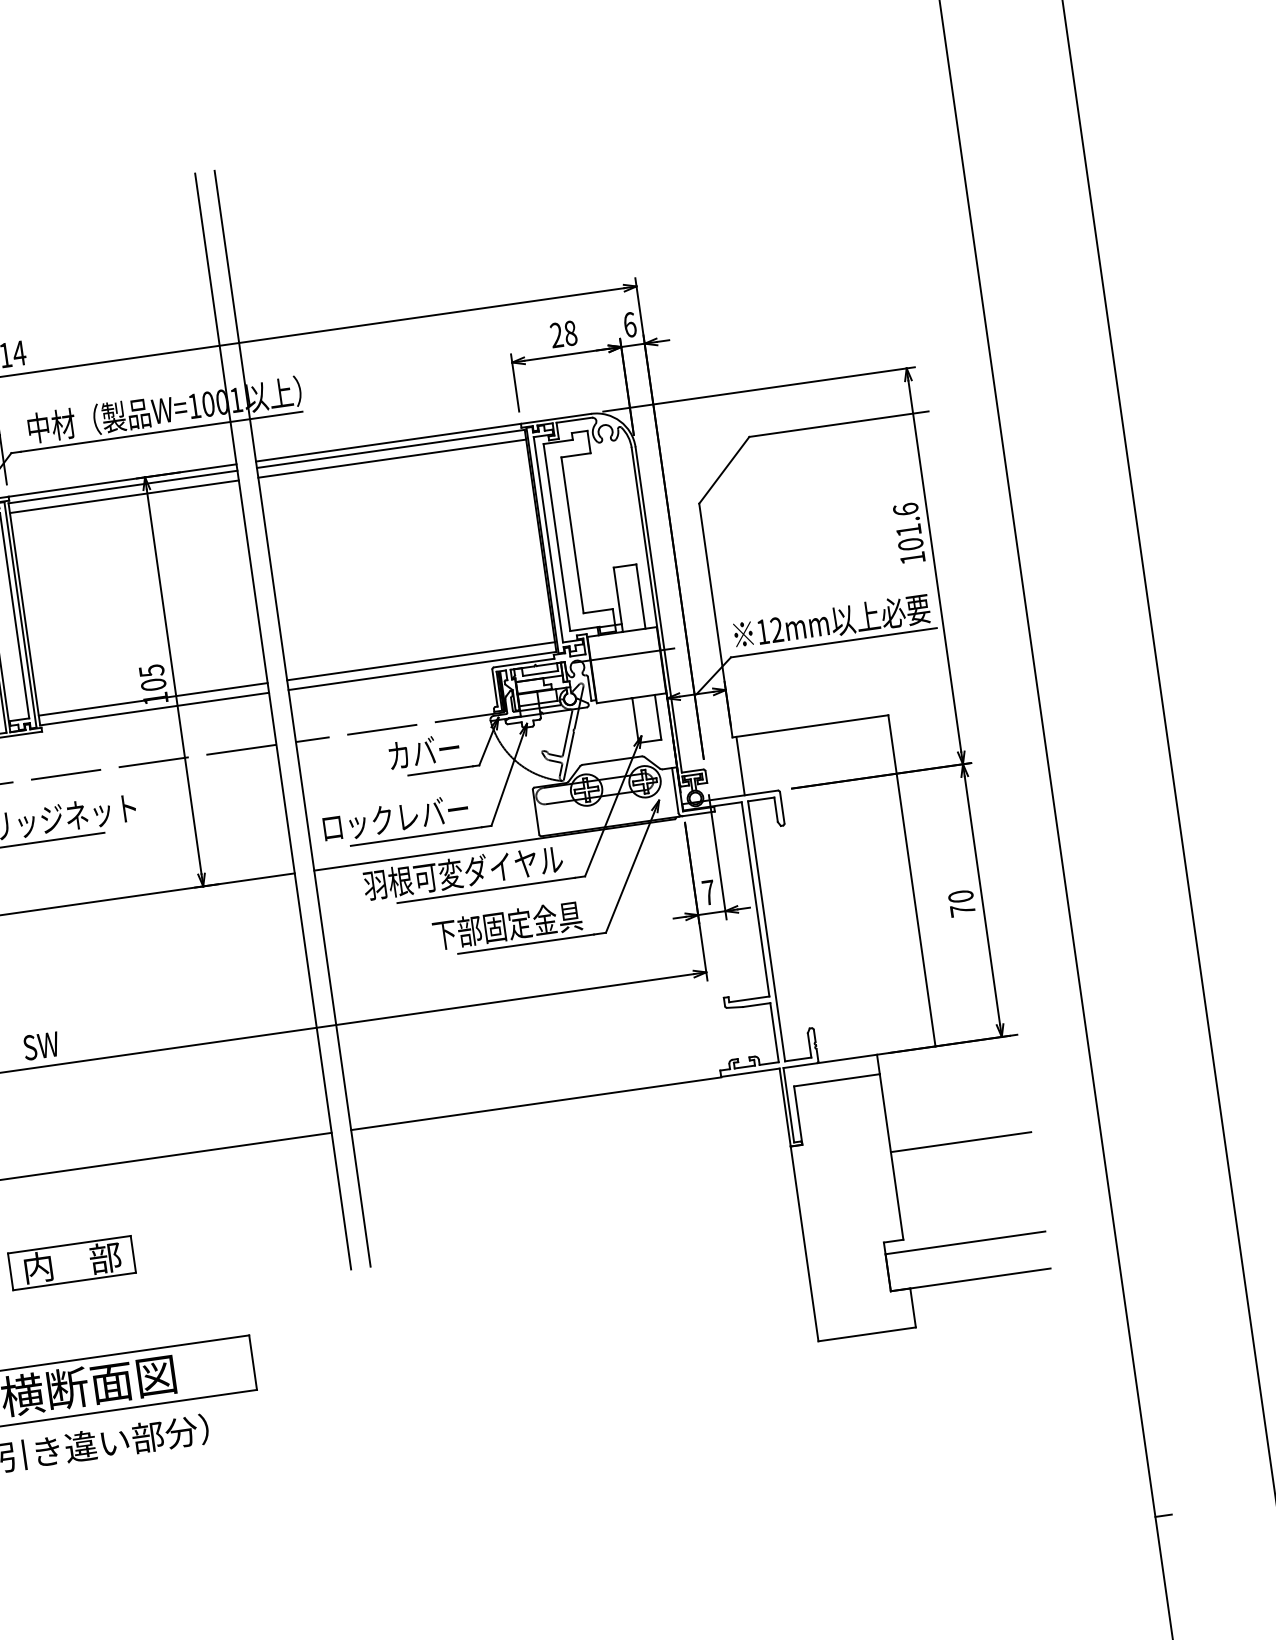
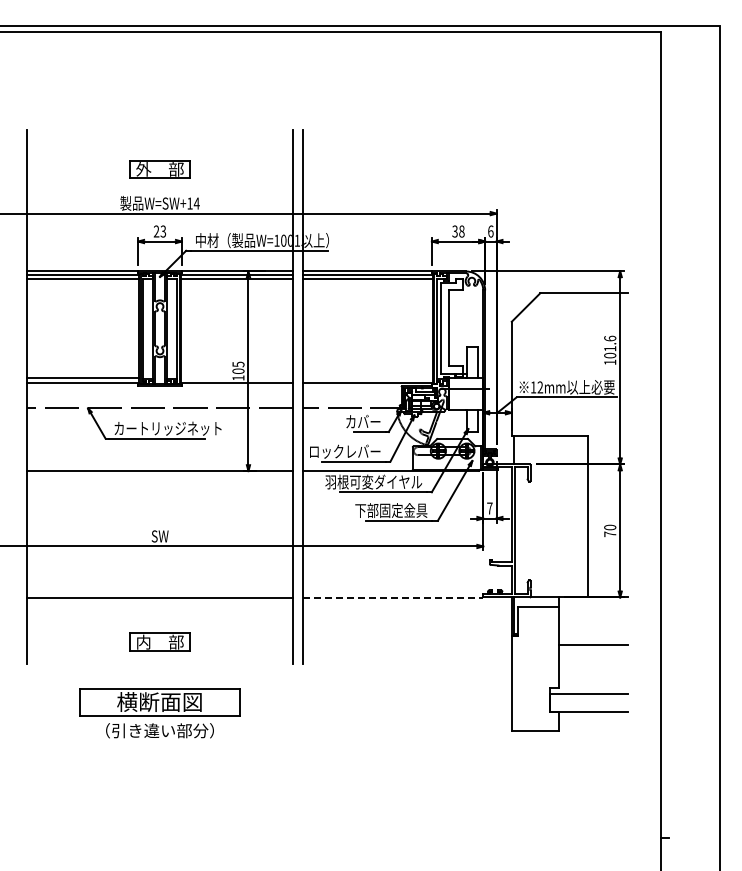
text: (555, 337) -> (454, 232), 28 -> 38
line: (420, 661) -> (367, 378), removed
line: (153, 699) -> (237, 378), removed
line: (537, 1103) -> (393, 597), solid -> dashed

